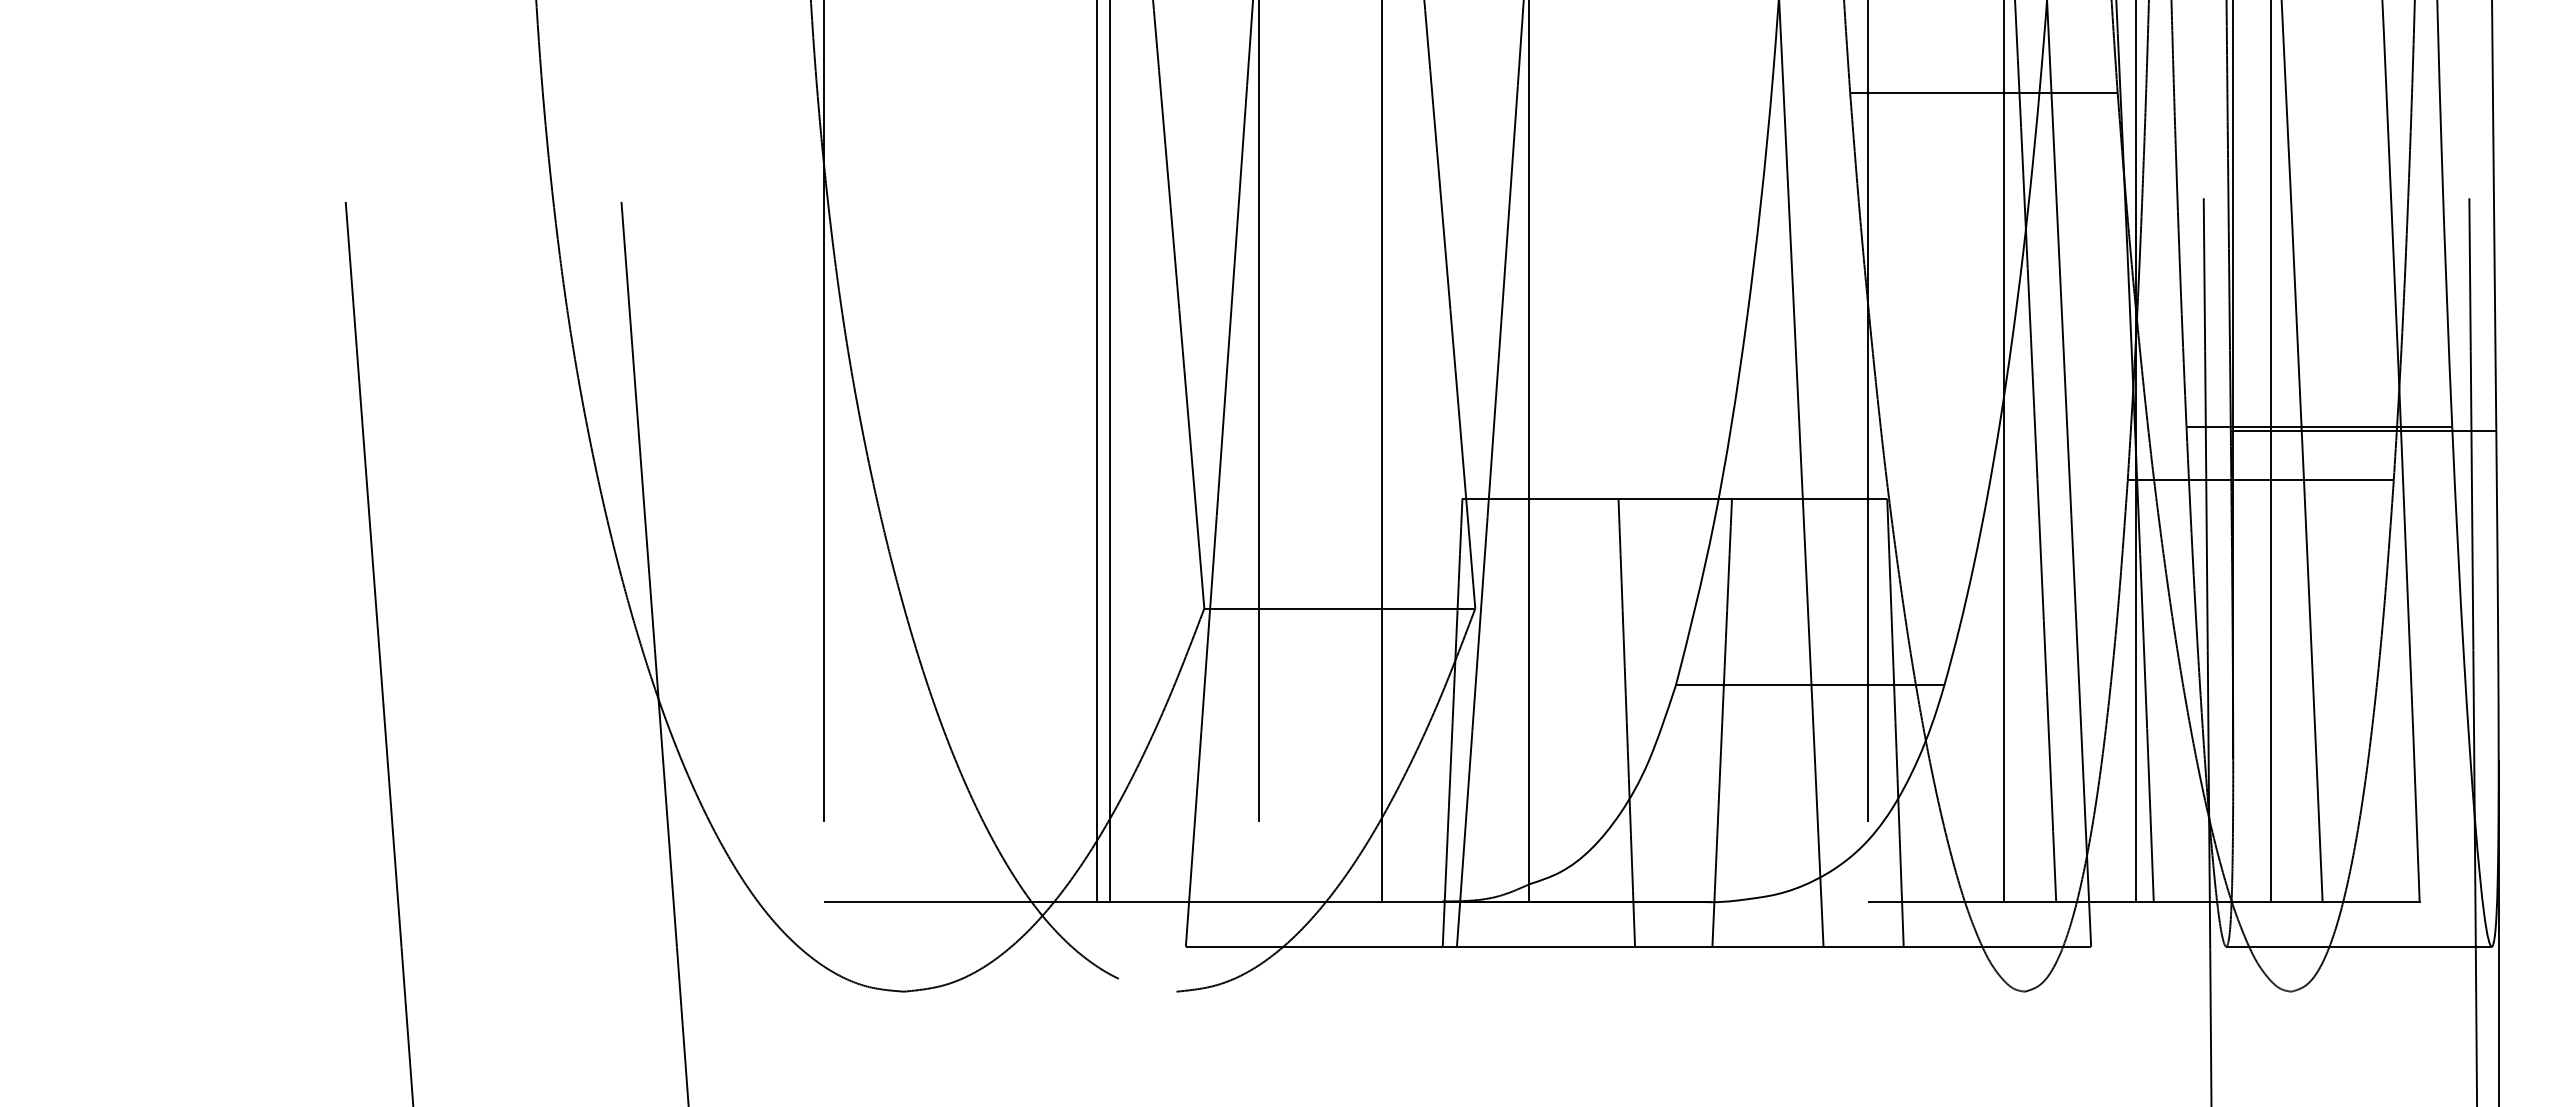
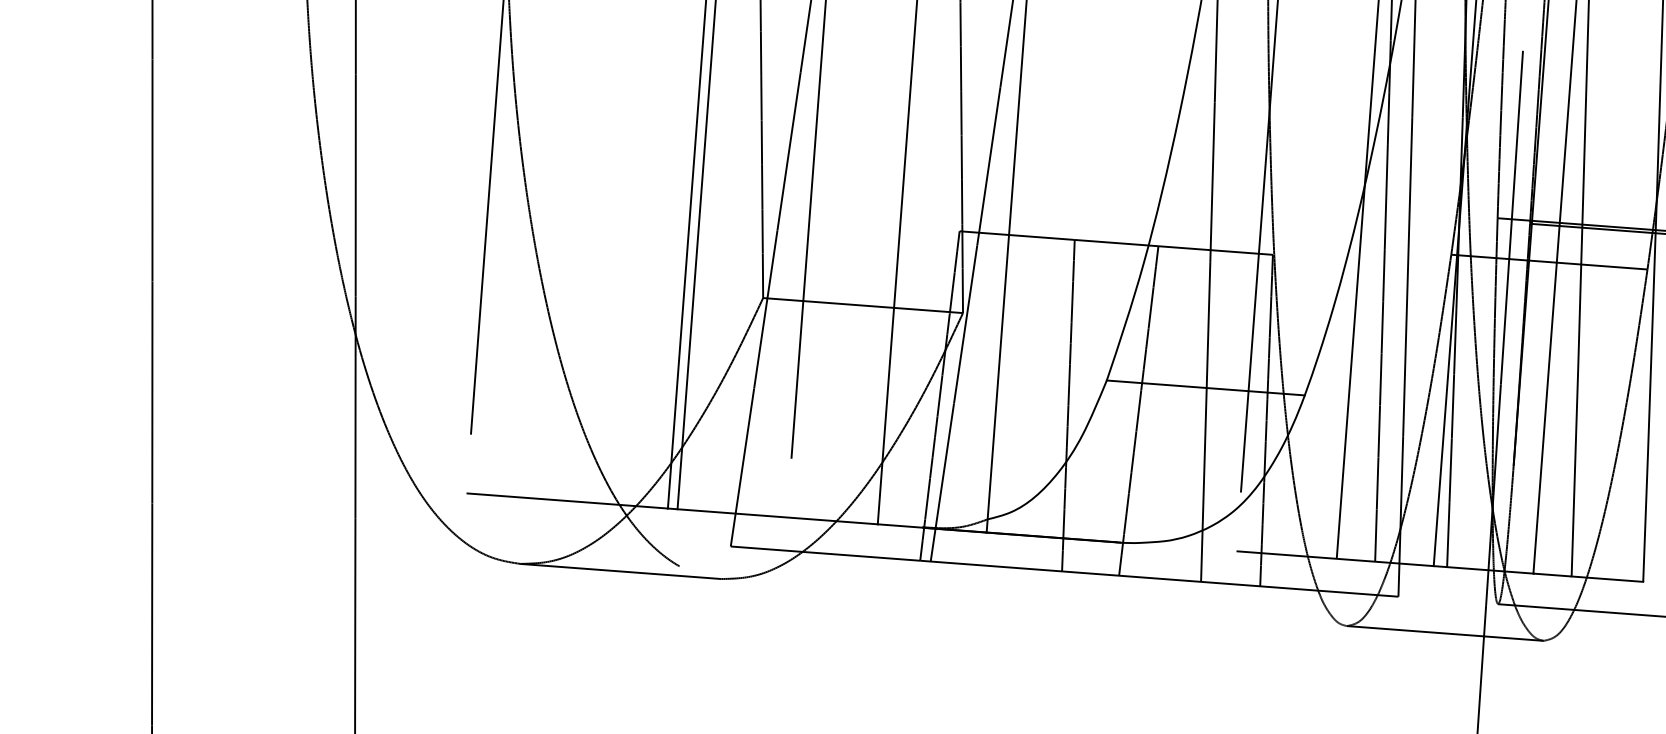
line: (1039, 991) -> (620, 571), added
line: (2157, 991) -> (1444, 633), added

